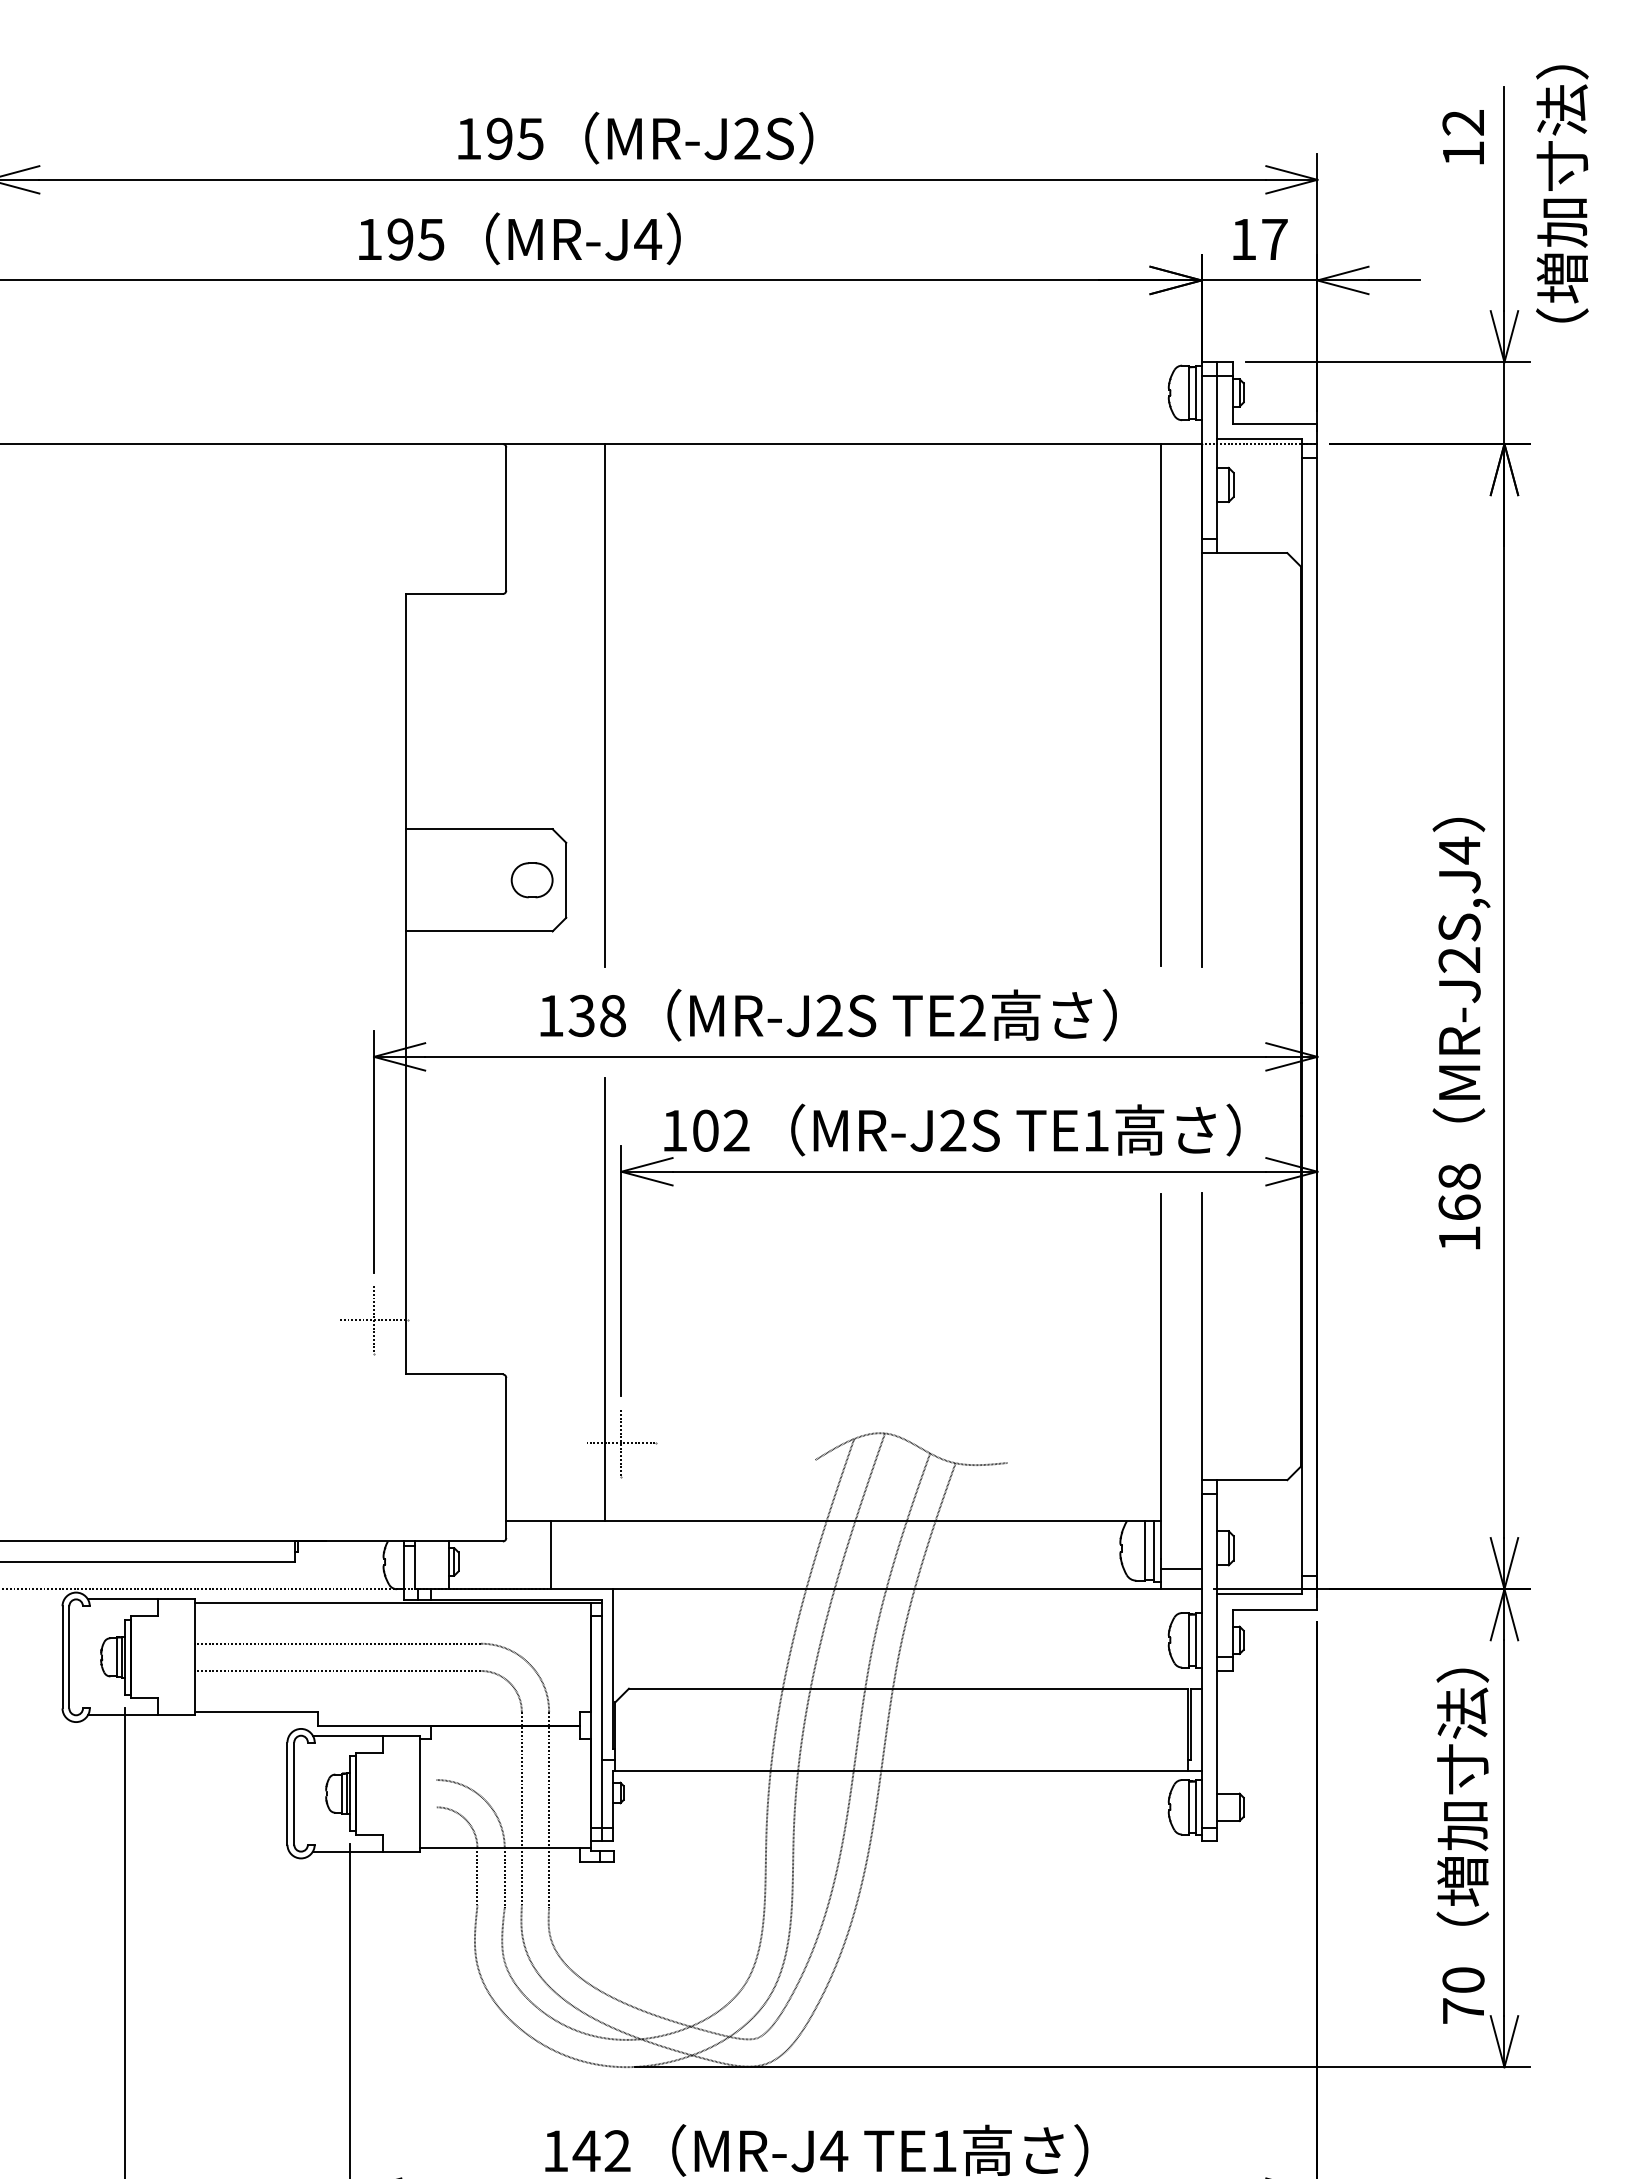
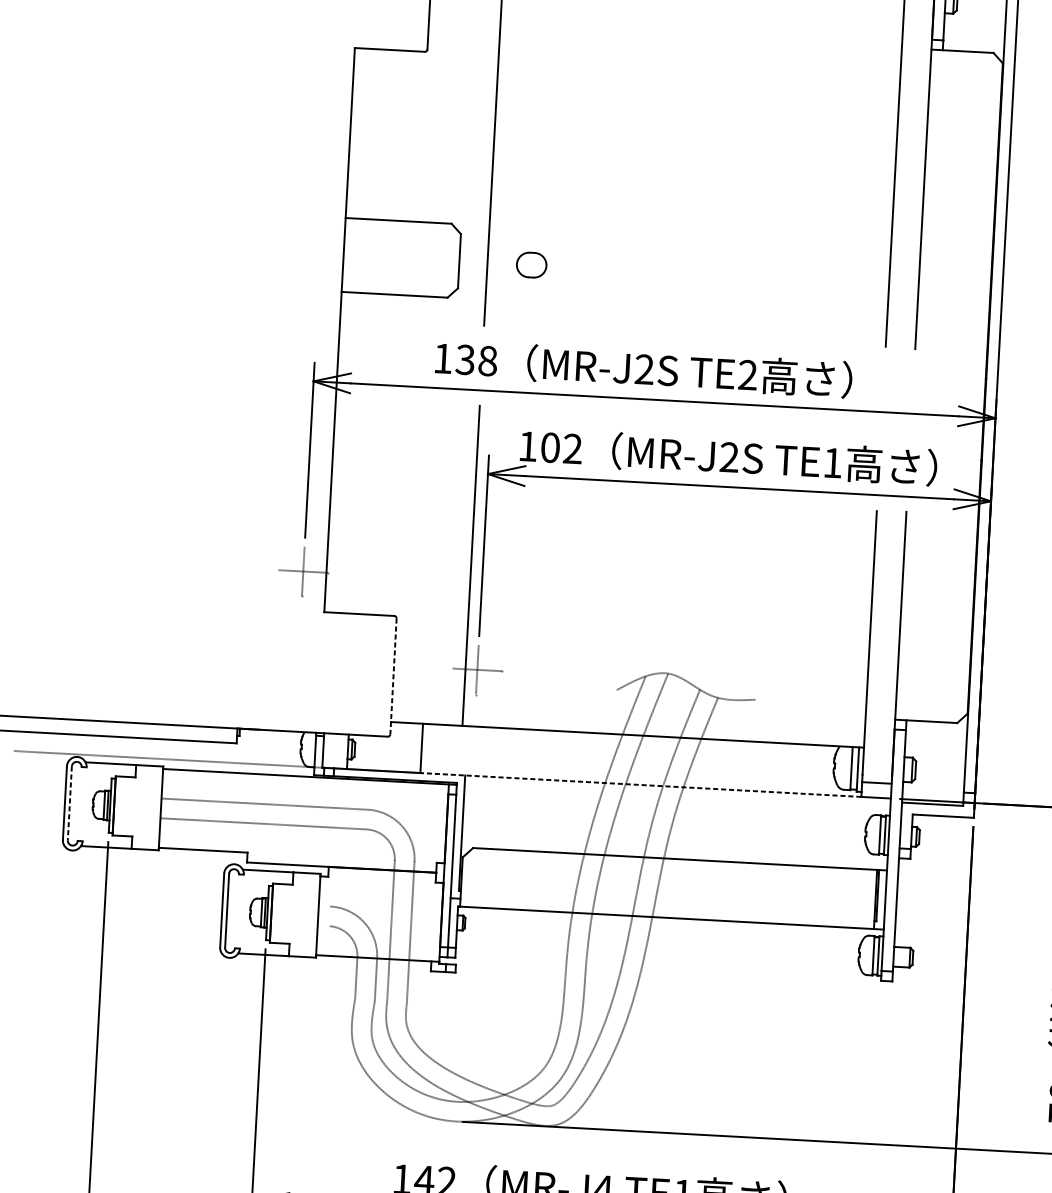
part: (531, 880) -> (531, 265), moved
line: (506, 1458) -> (393, 676), solid -> dashed
line: (855, 1589) -> (640, 785), solid -> dashed
line: (69, 1657) -> (69, 803), solid -> dashed

